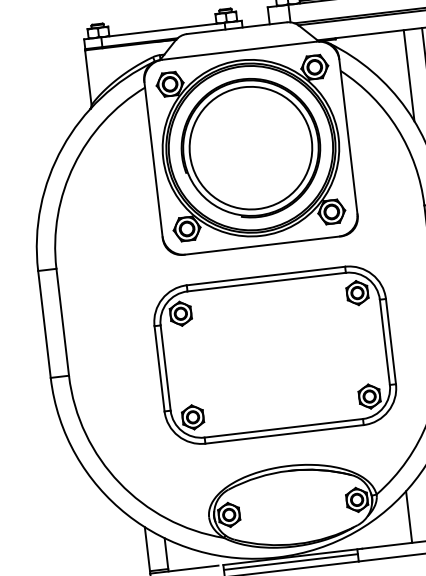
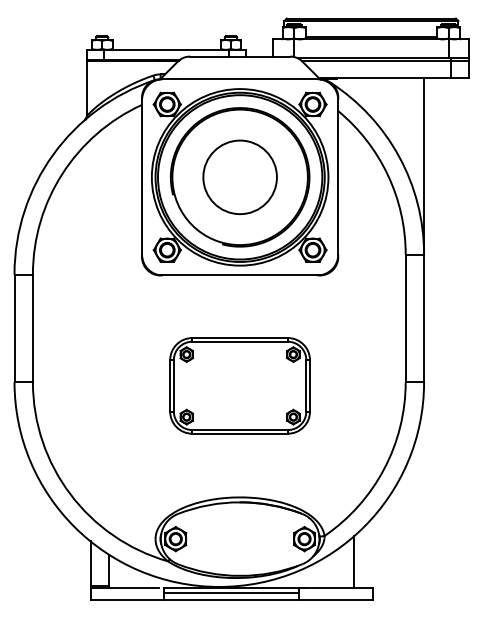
line: (408, 75) -> (405, 123), removed
circle: (250, 148) -> (239, 177), size x0.6
part: (274, 354) -> (239, 385), size x0.6

